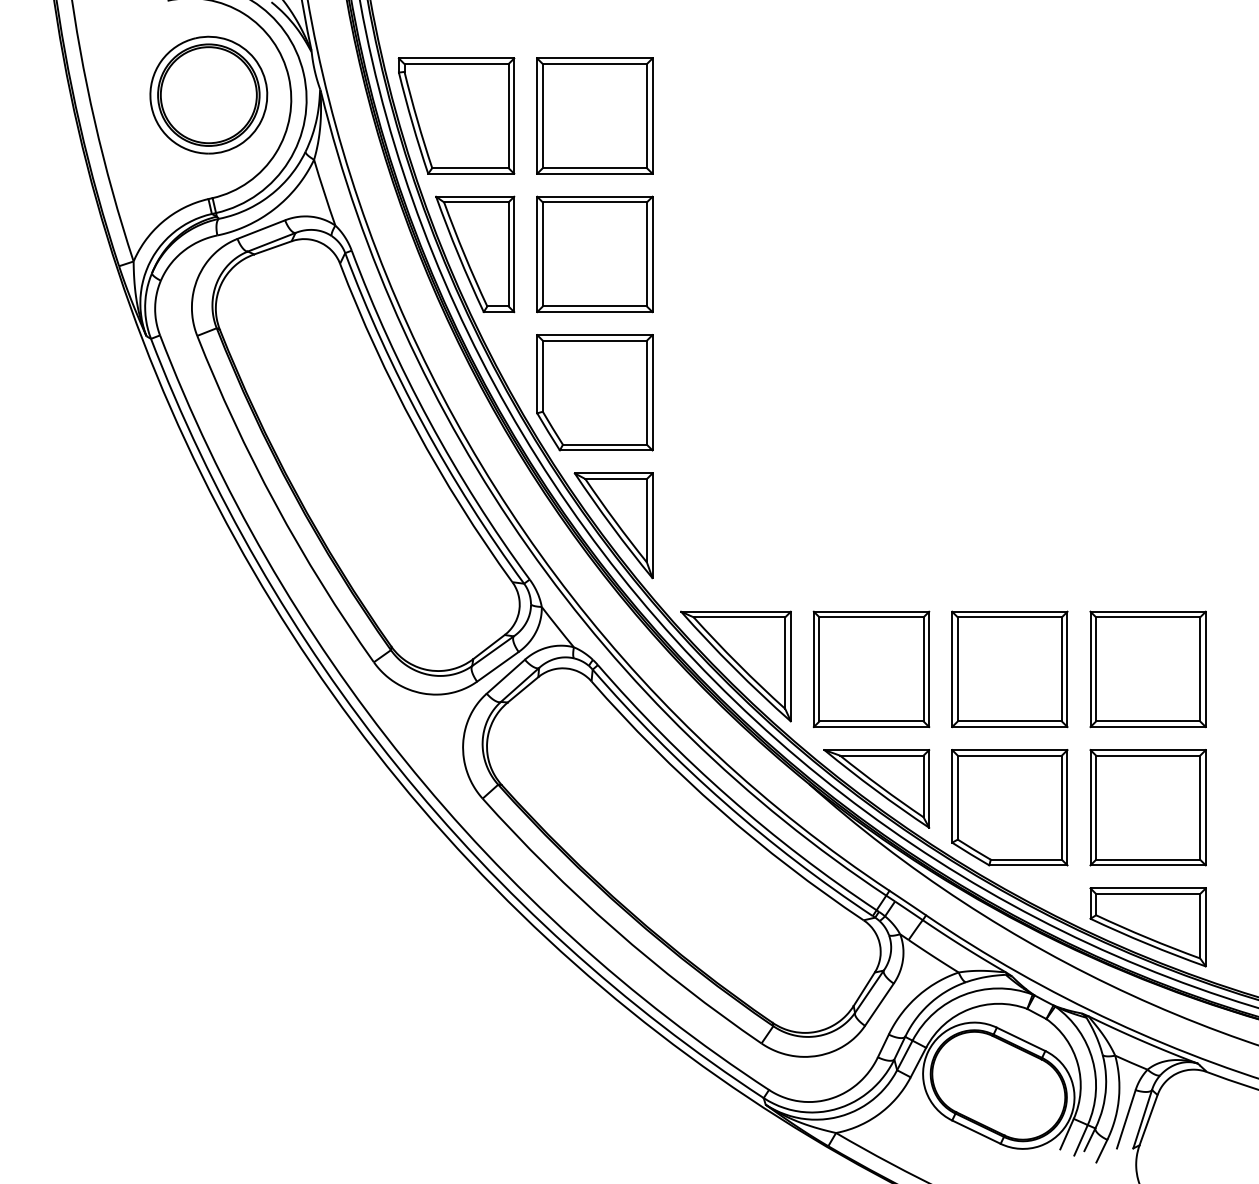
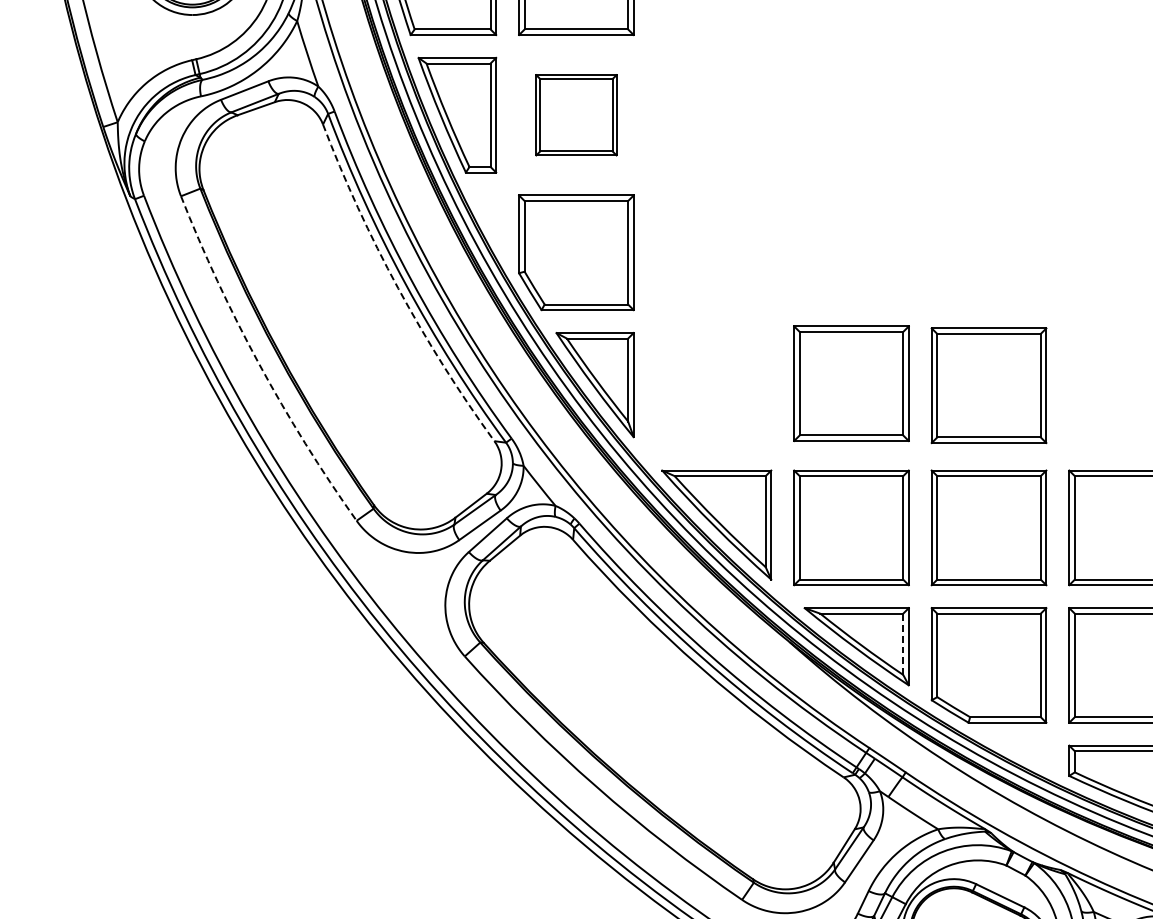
part: (594, 254) -> (576, 115), size x0.7
arc: (415, 428) -> (398, 288), solid -> dashed
arc: (275, 504) -> (258, 363), solid -> dashed
part: (871, 524) -> (851, 383), added
part: (1009, 526) -> (988, 385), added
line: (923, 786) -> (903, 644), solid -> dashed

